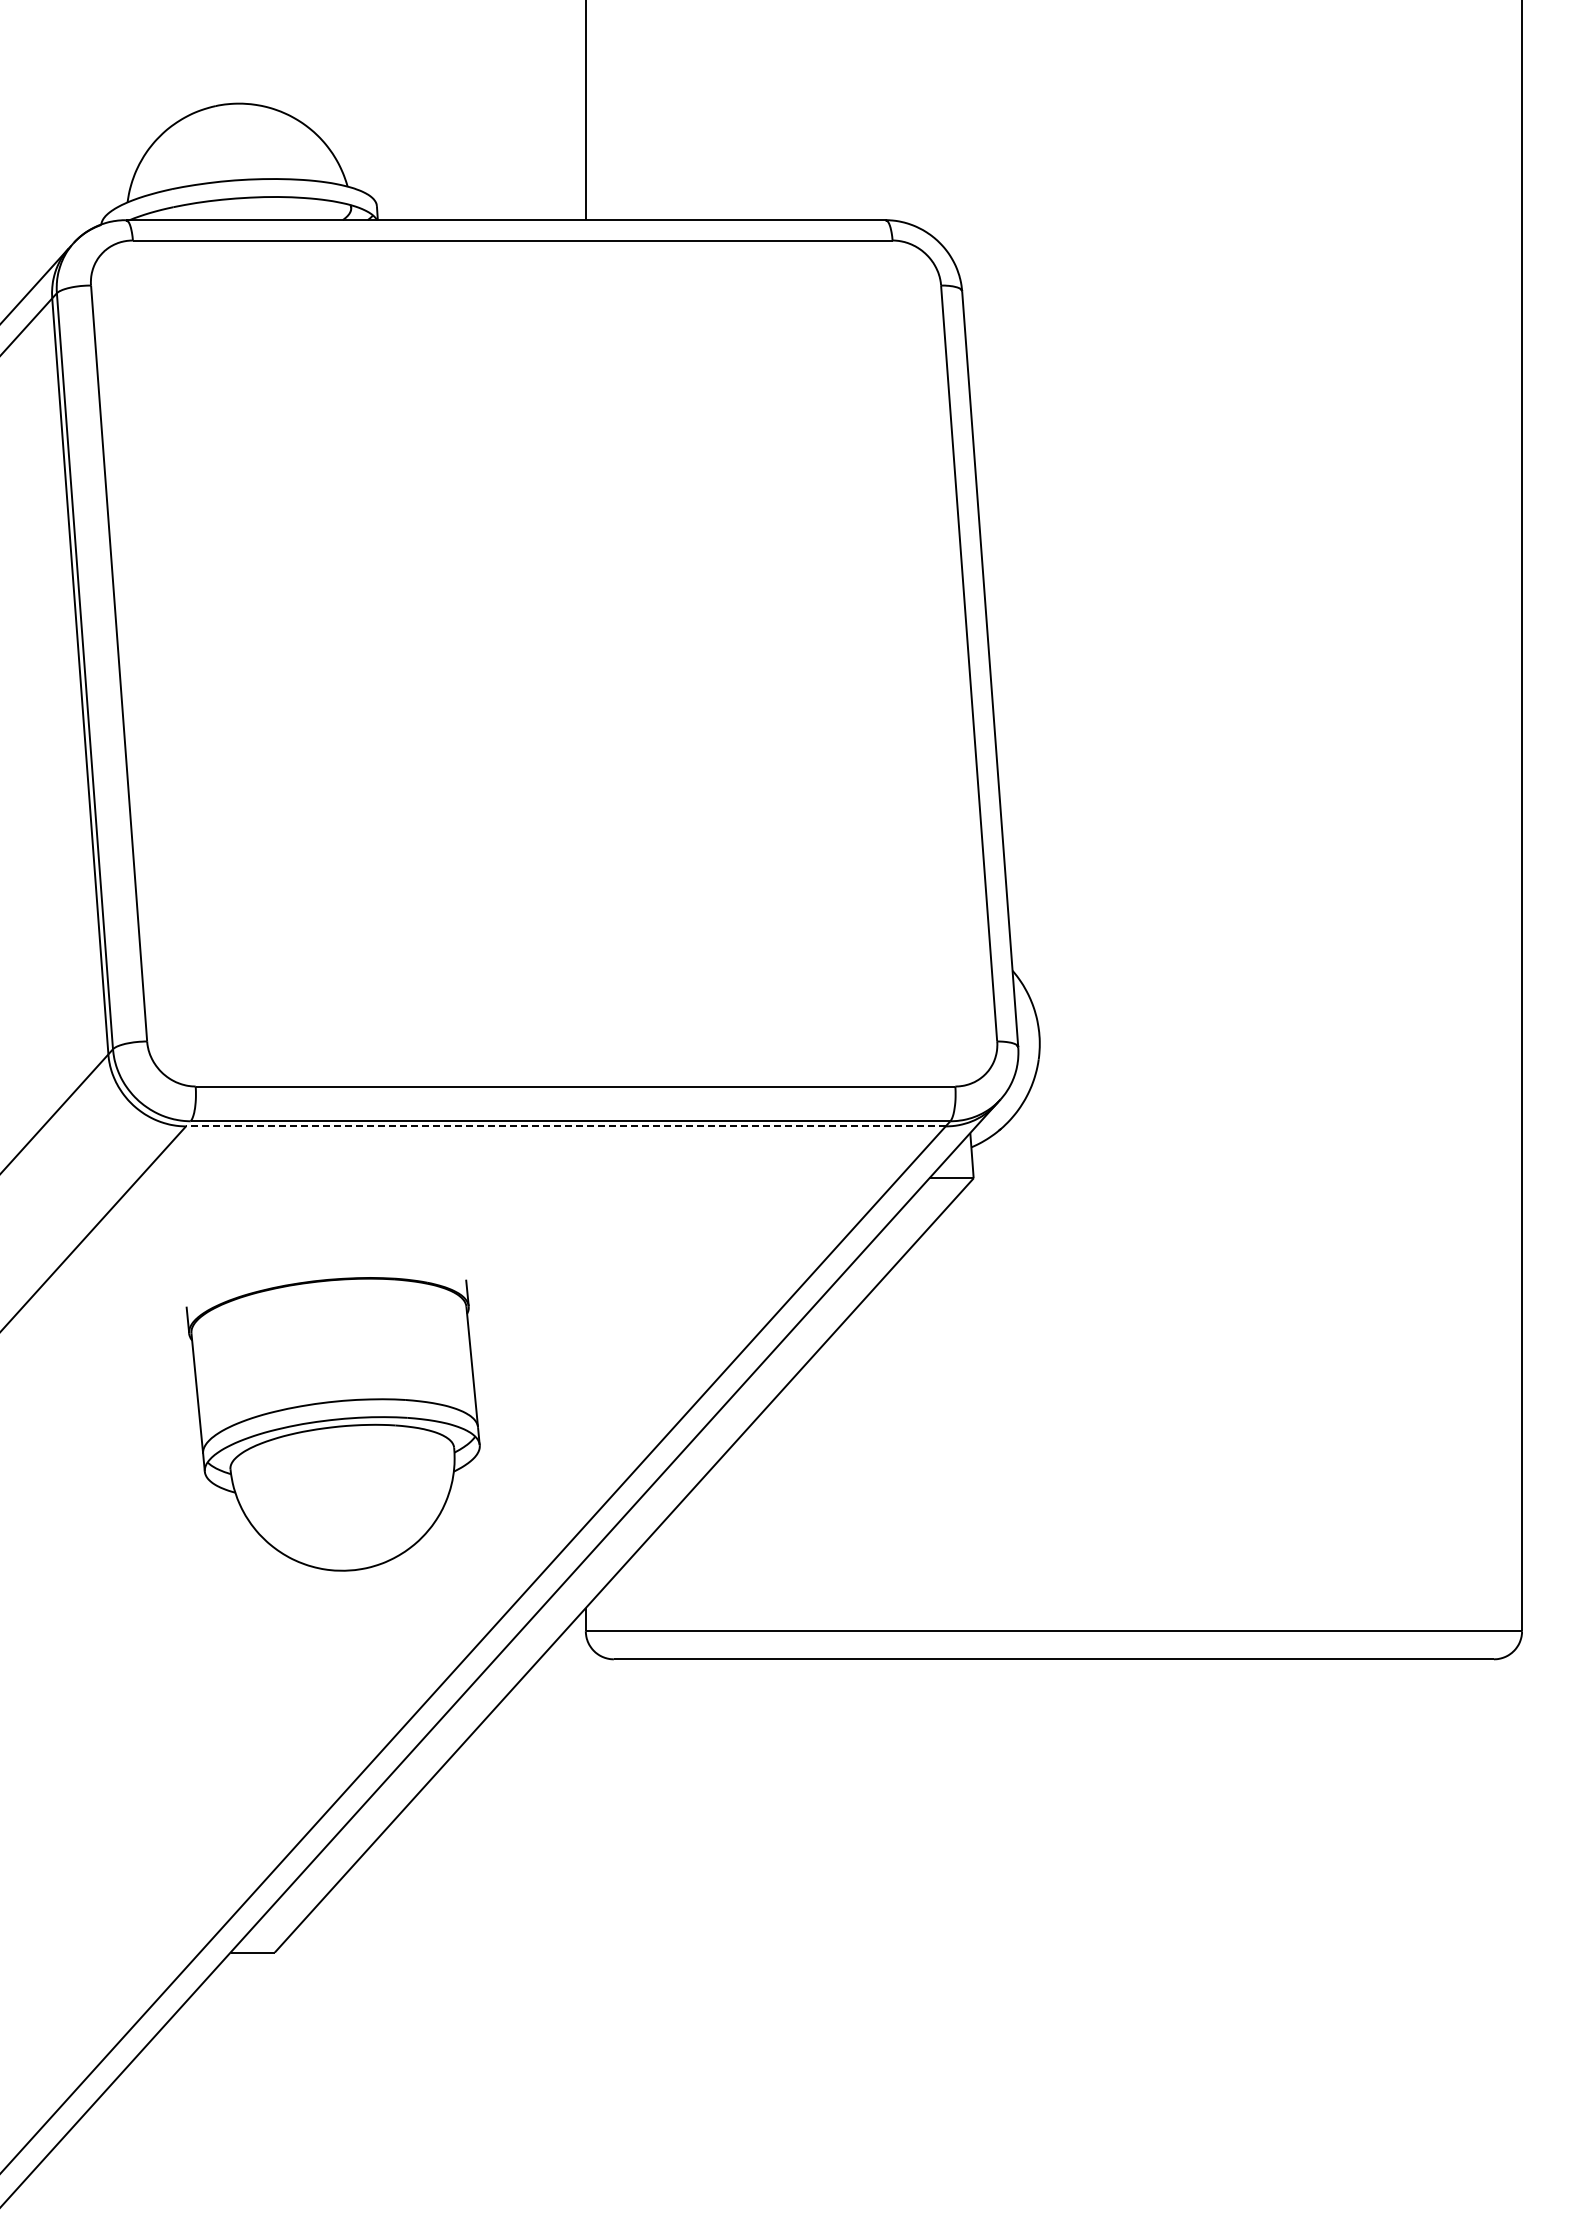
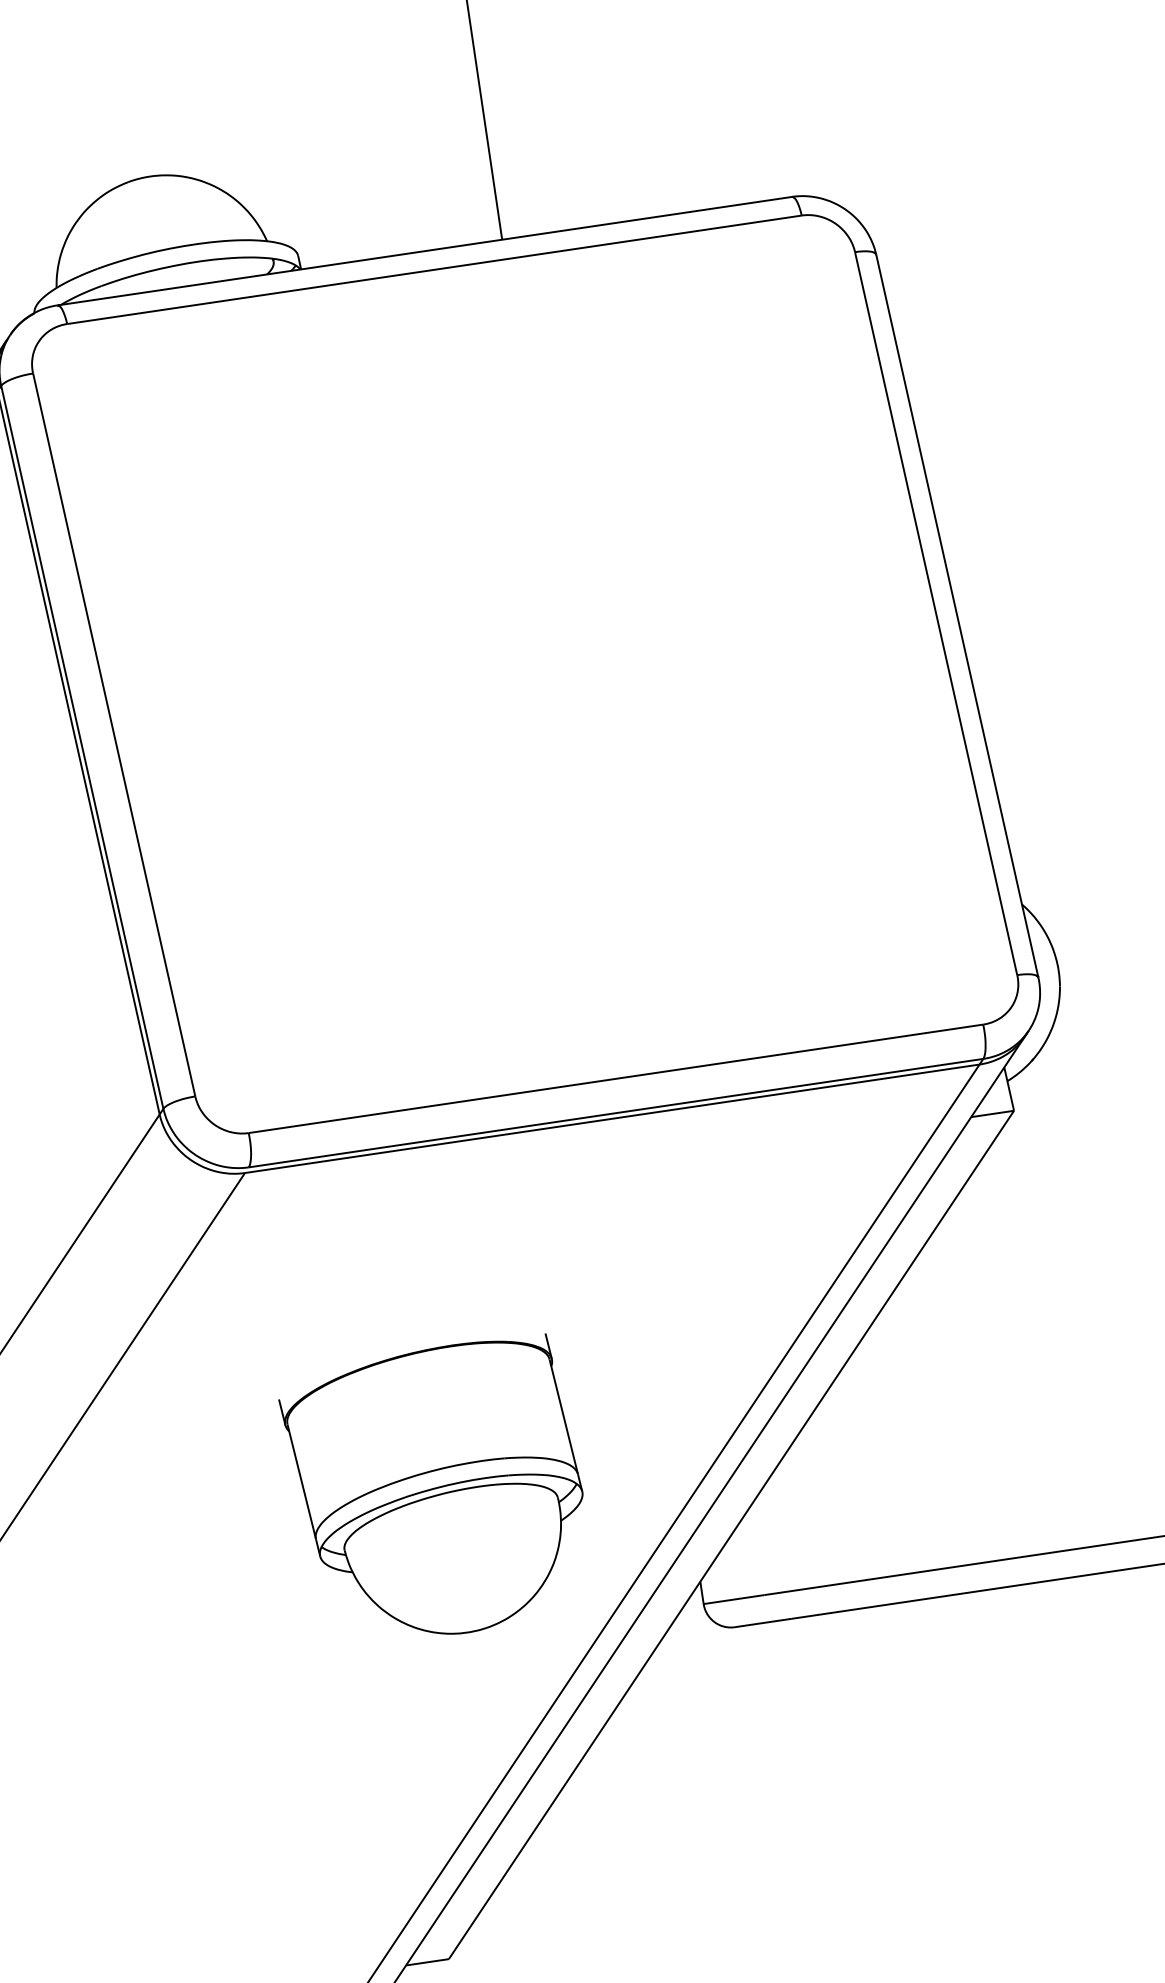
line: (565, 1126) -> (611, 1118), dashed -> solid
part: (332, 1424) -> (436, 1492), moved

